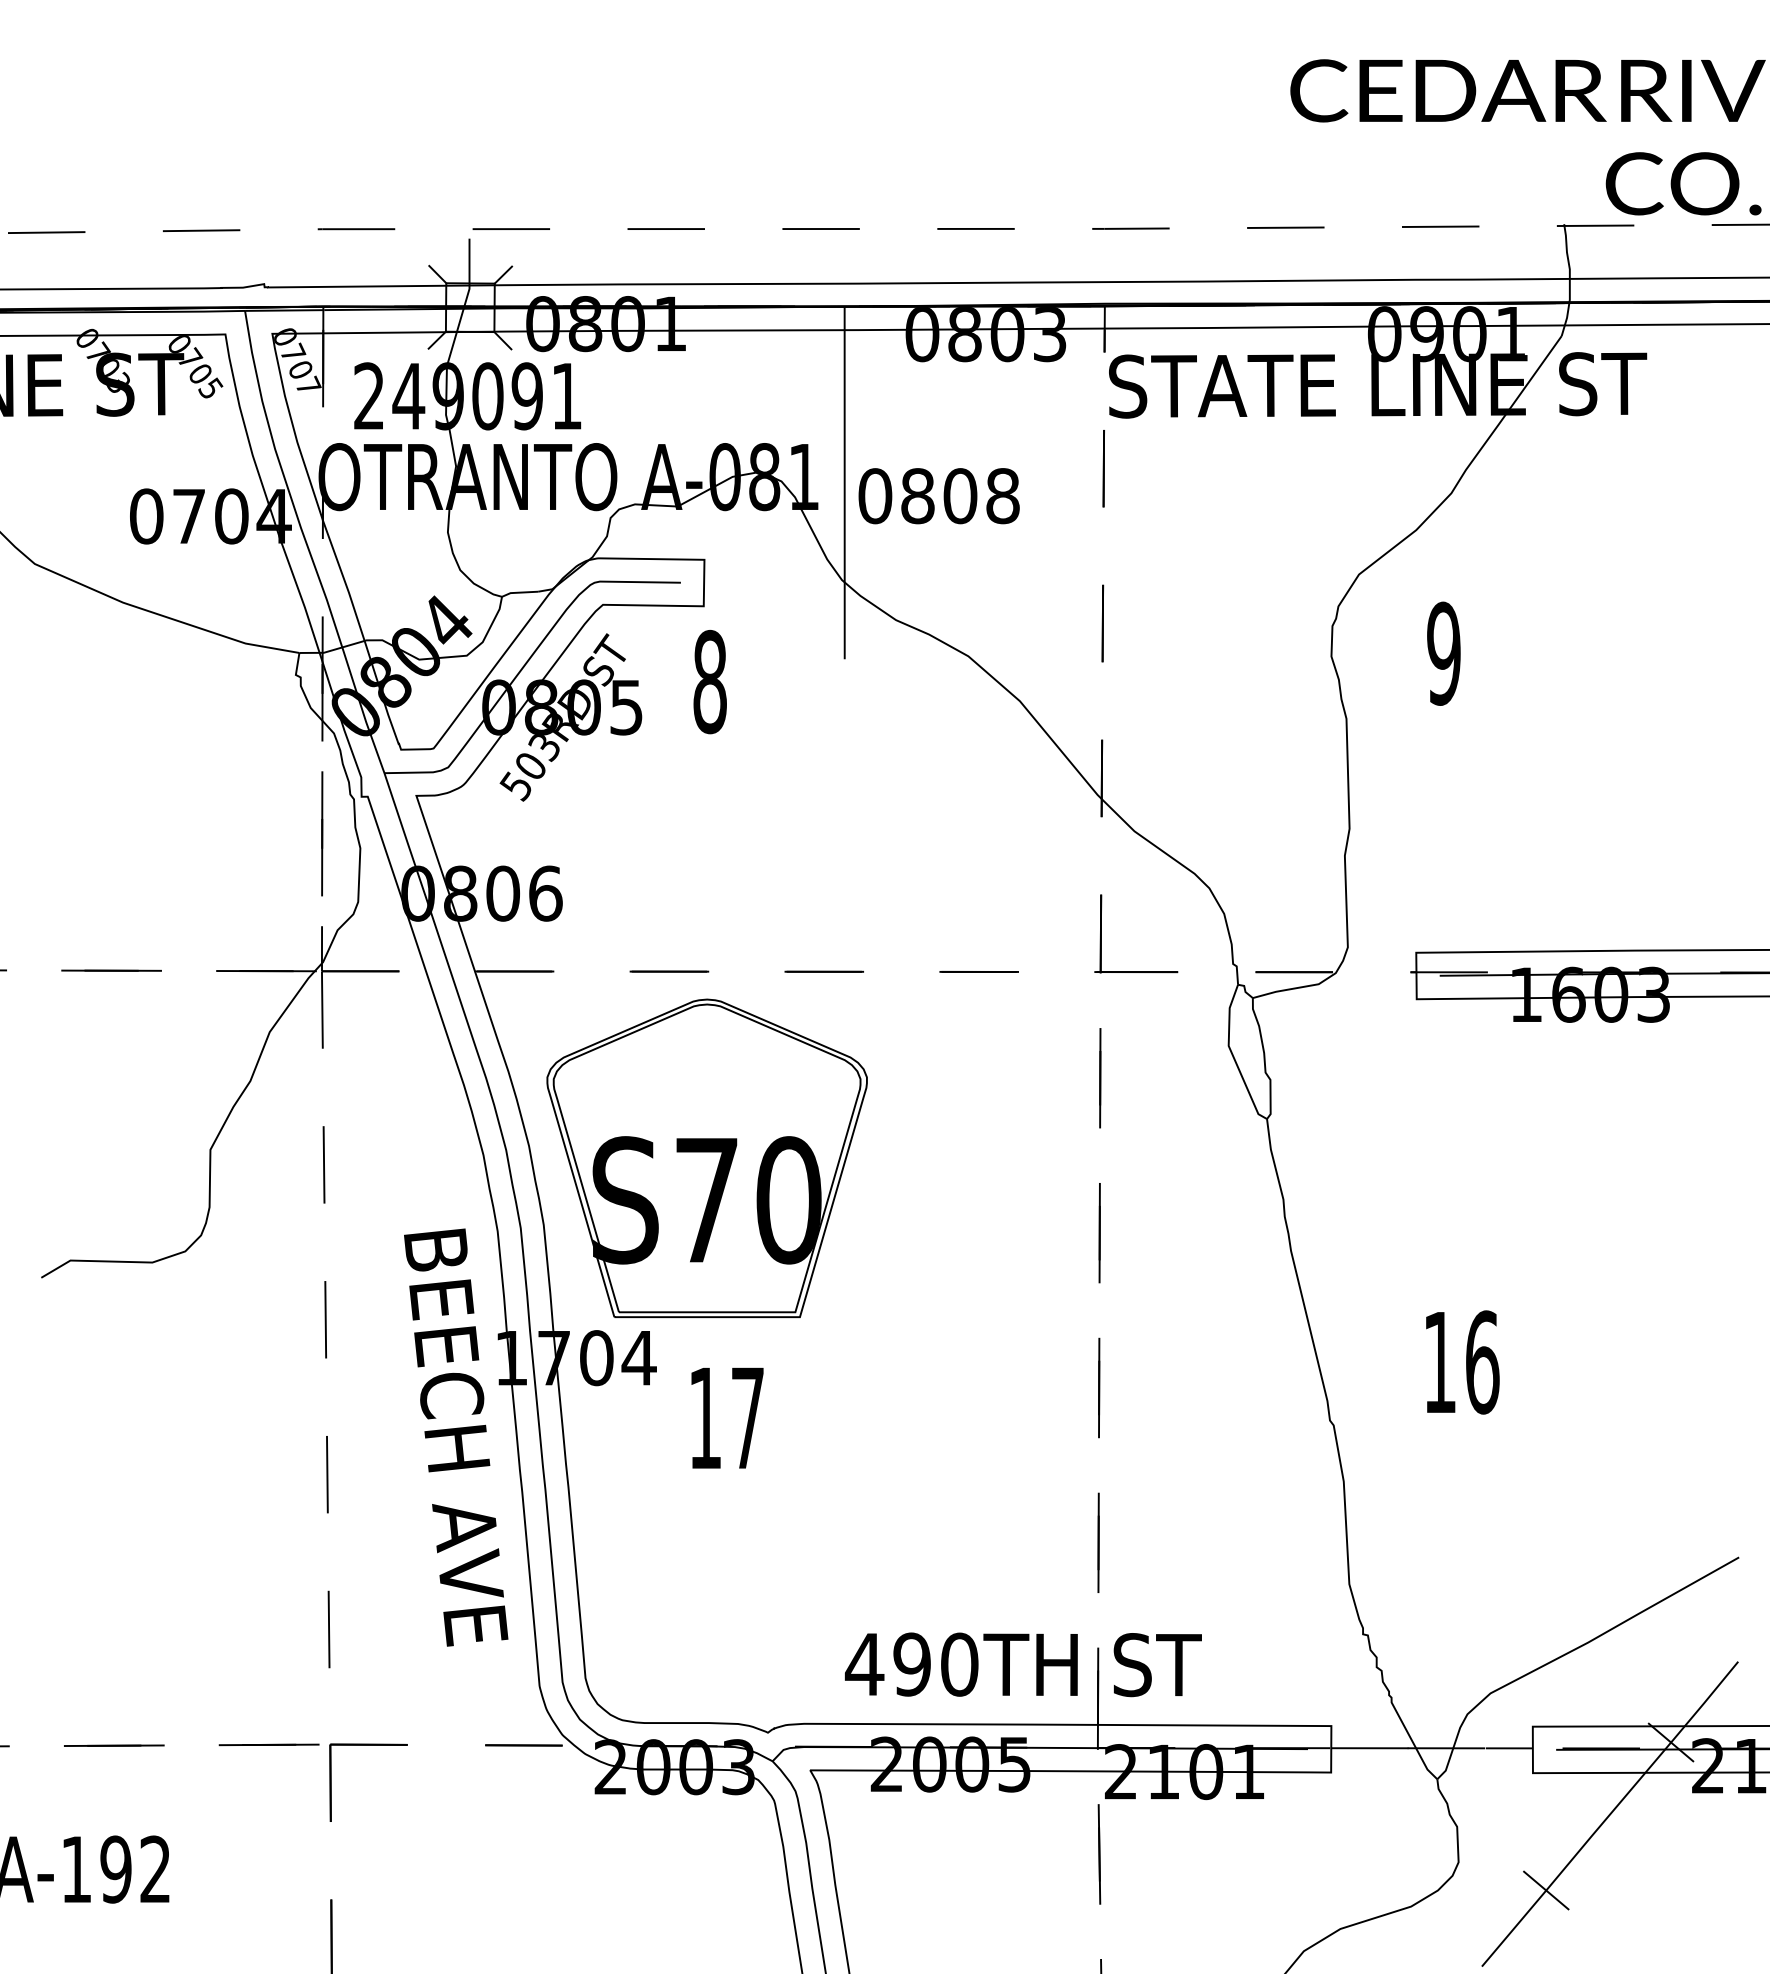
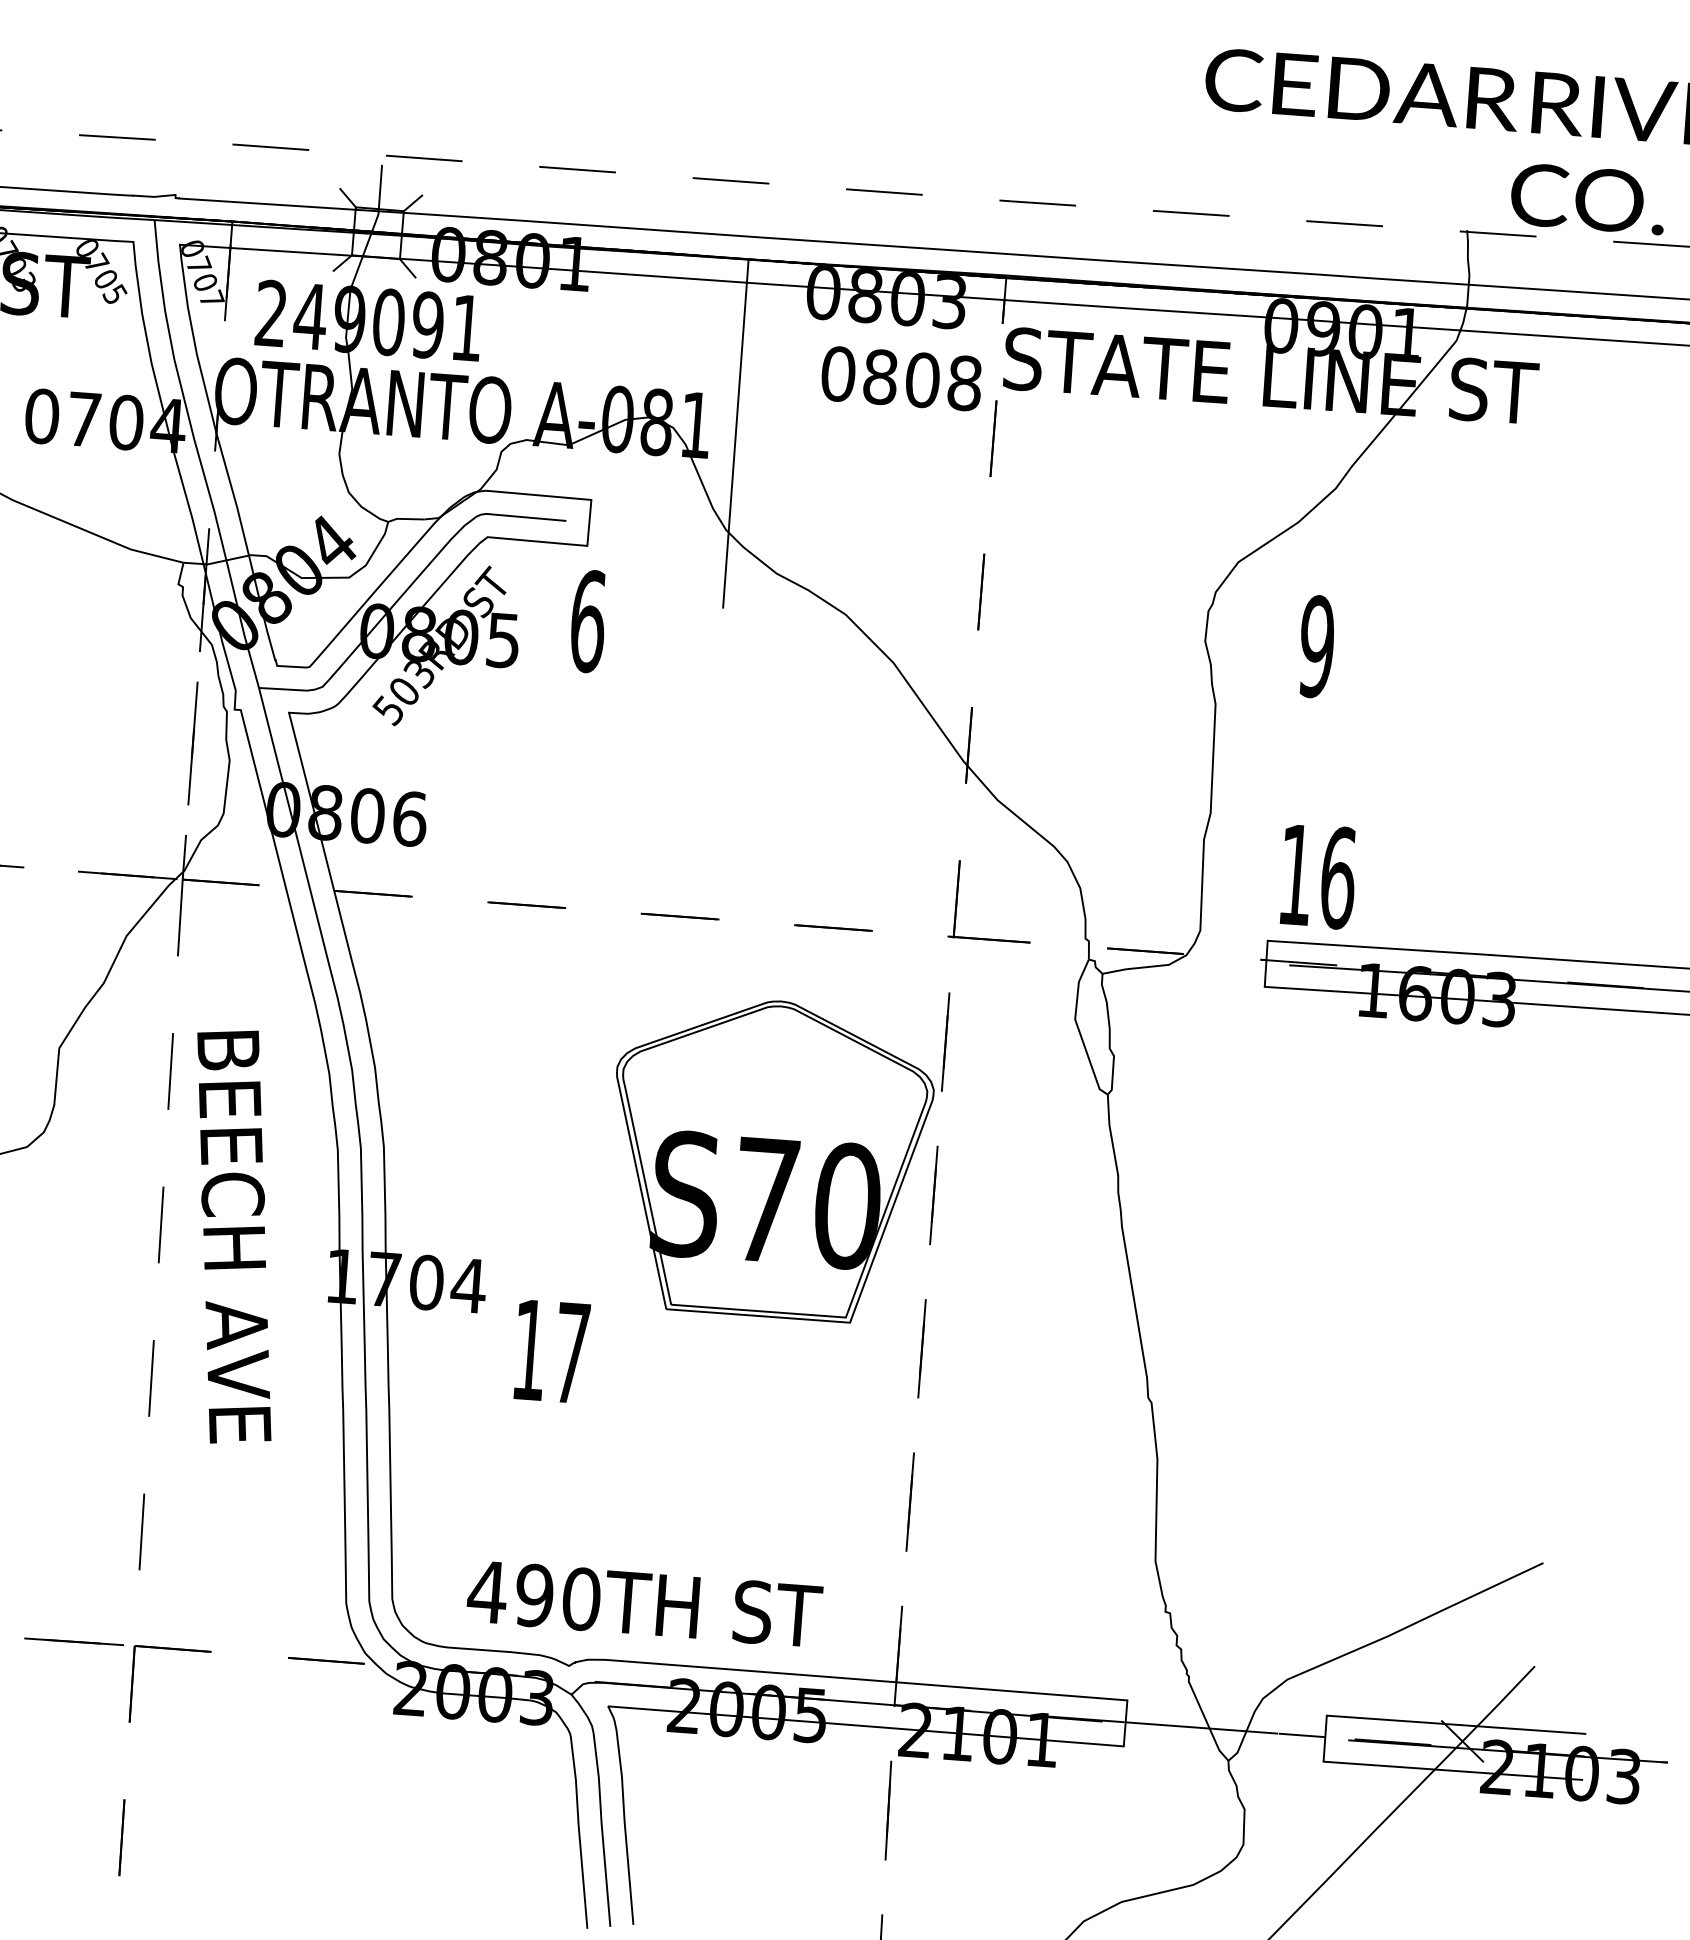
text: (938, 496) -> (900, 379), moved
text: (710, 681) -> (588, 620), 8 -> 6
part: (706, 1157) -> (769, 1157), moved
text: (1462, 1362) -> (1318, 876), moved
text: (456, 1437) -> (234, 1237), moved
text: (1022, 1664) -> (643, 1603), moved
line: (1546, 1890) -> (1328, 1878), removed

